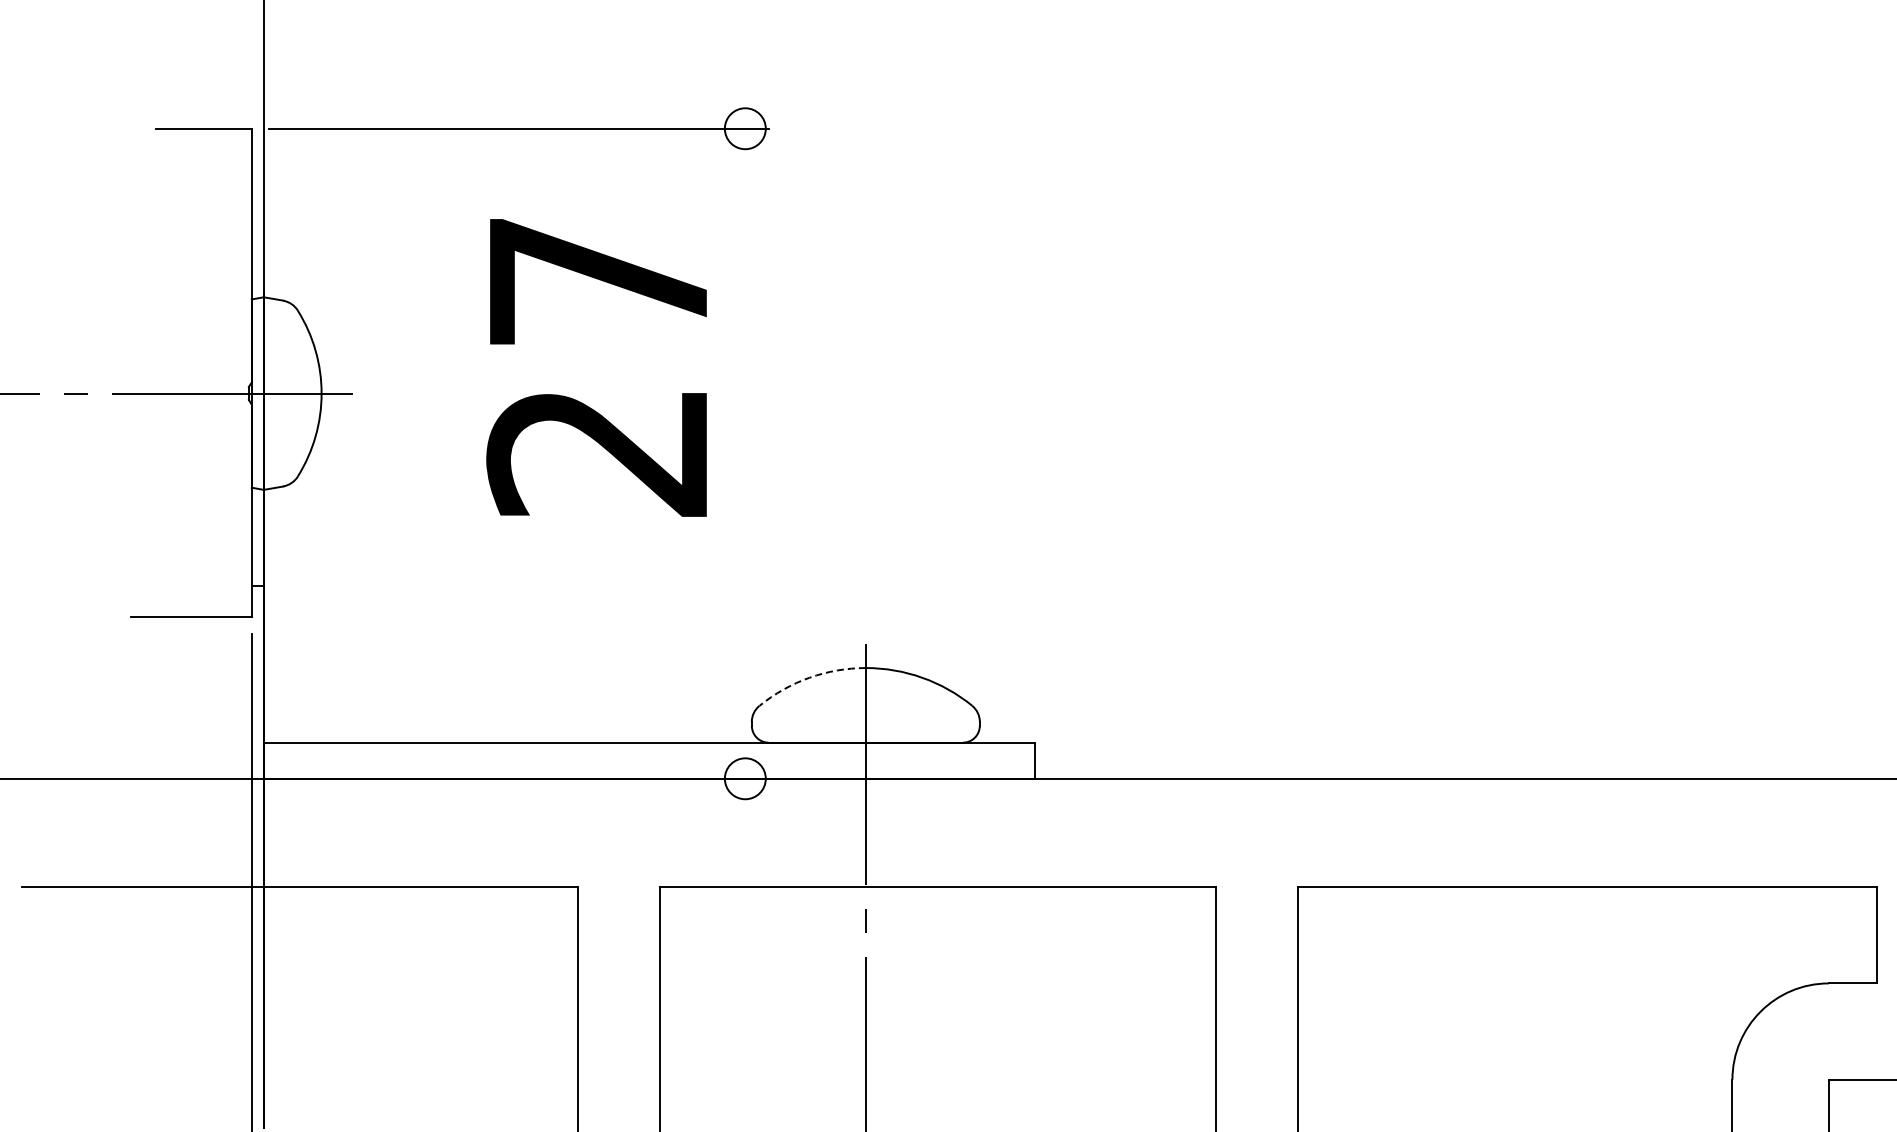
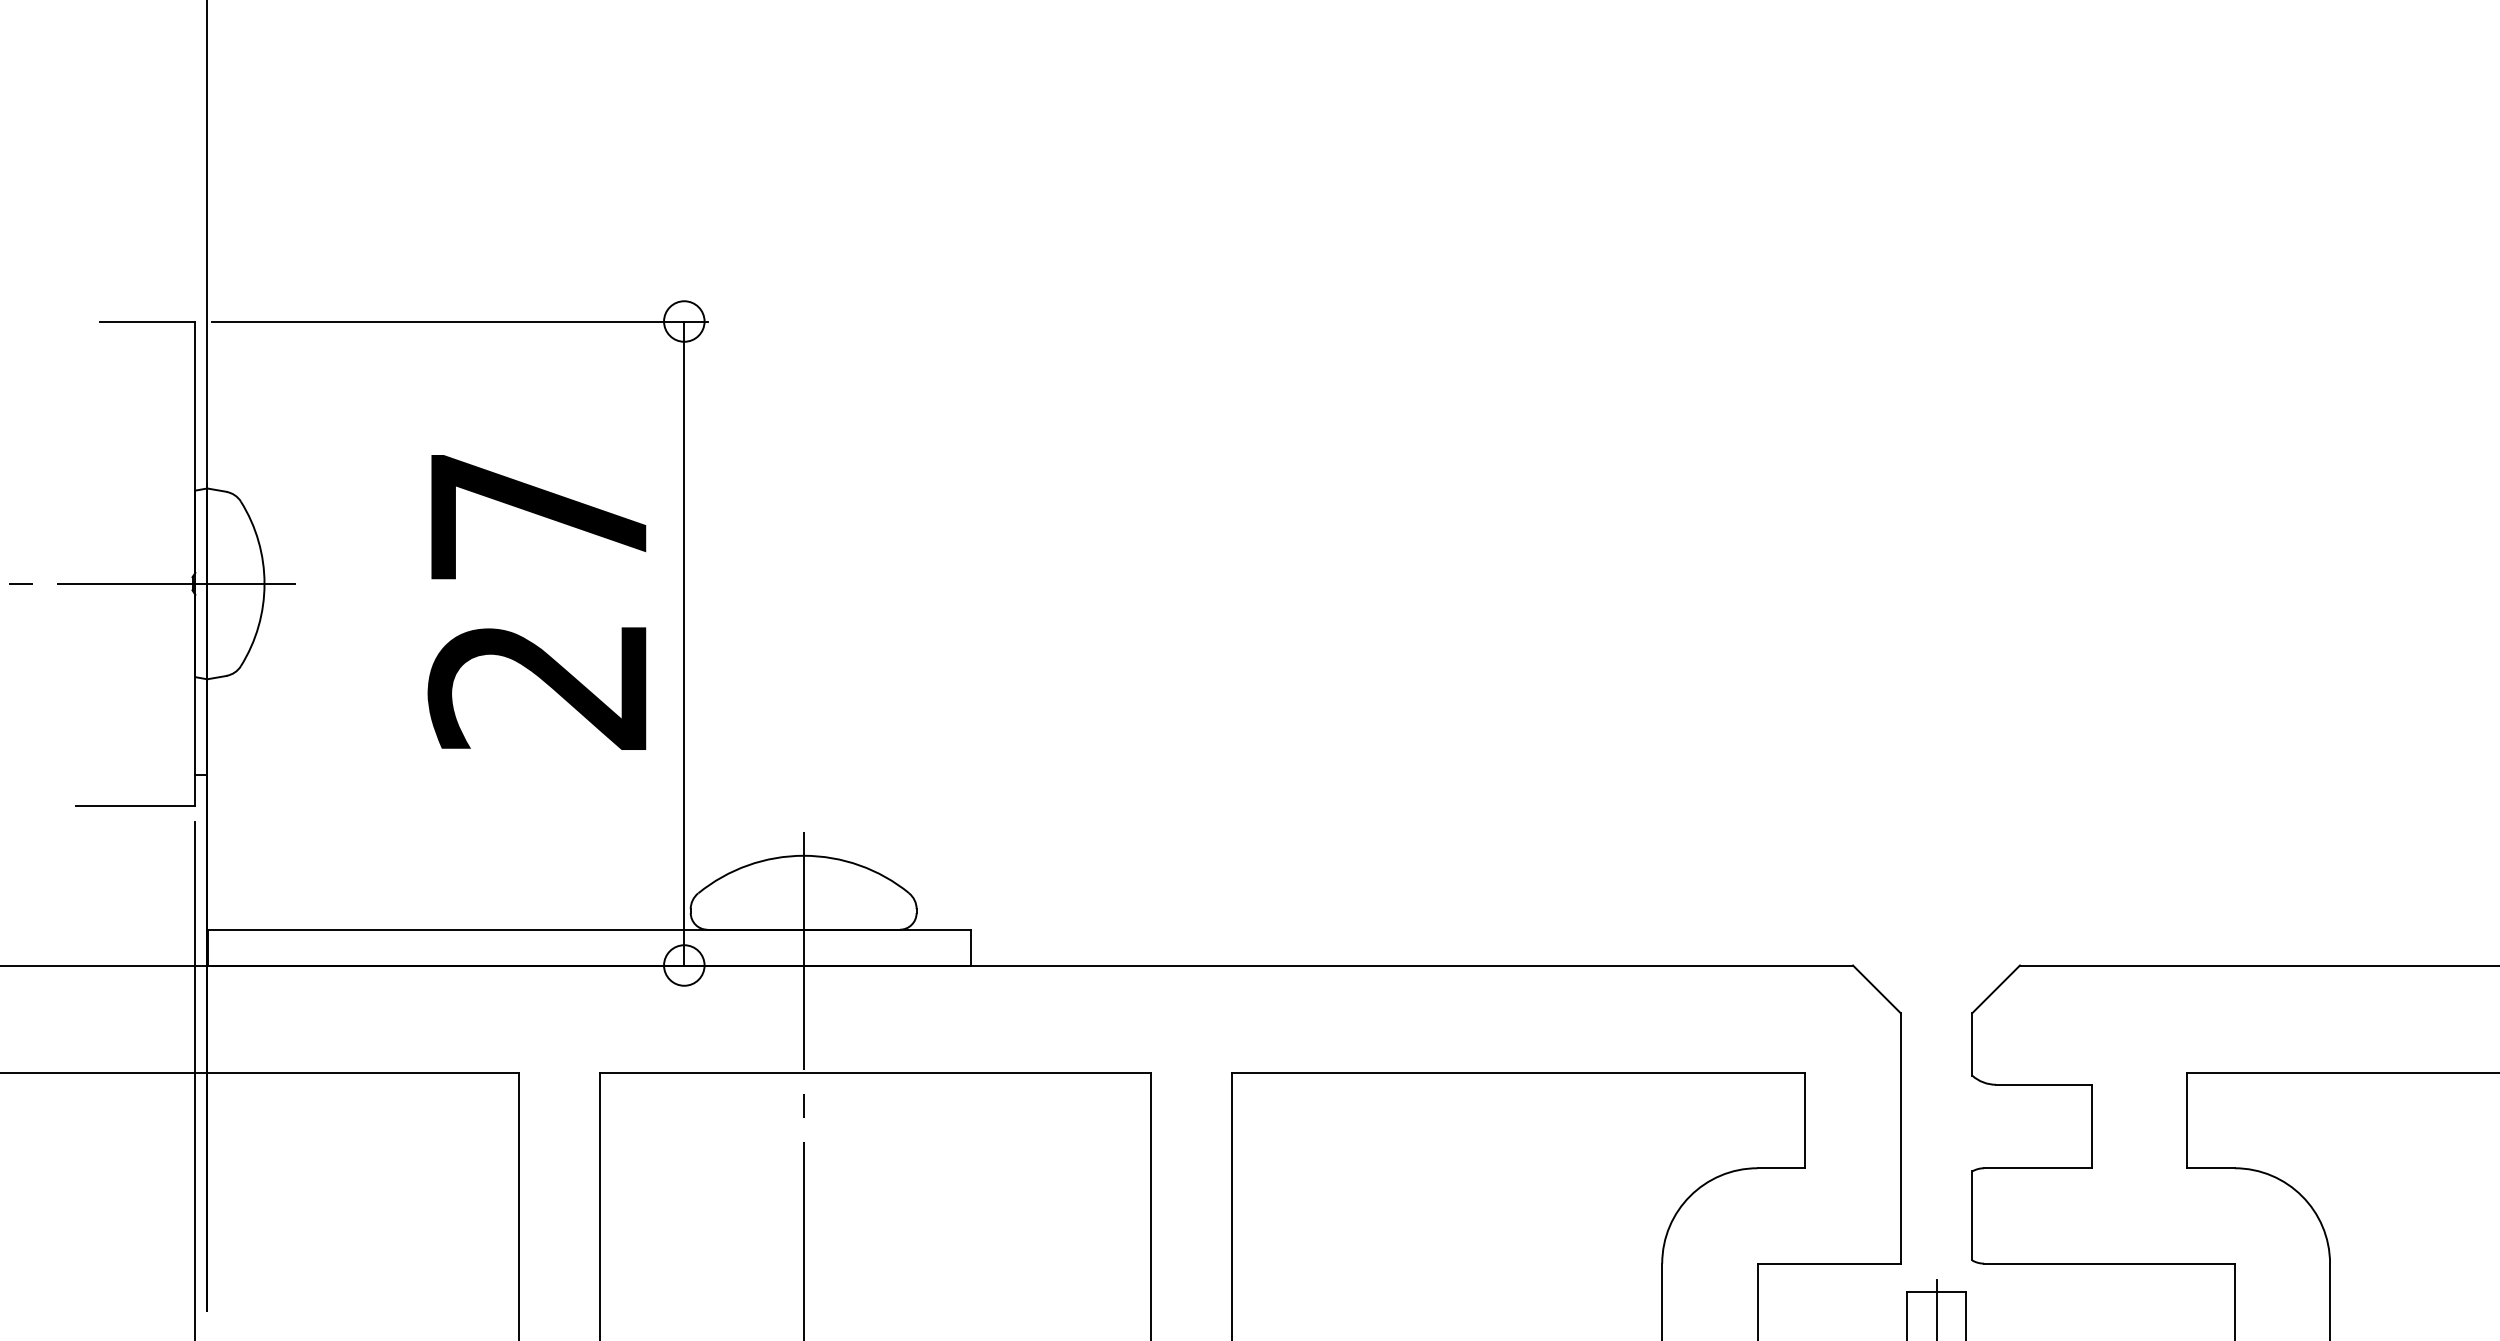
text: (596, 367) -> (536, 602), moved
line: (745, 453) -> (684, 643), added
arc: (809, 677) -> (747, 865), dashed -> solid

